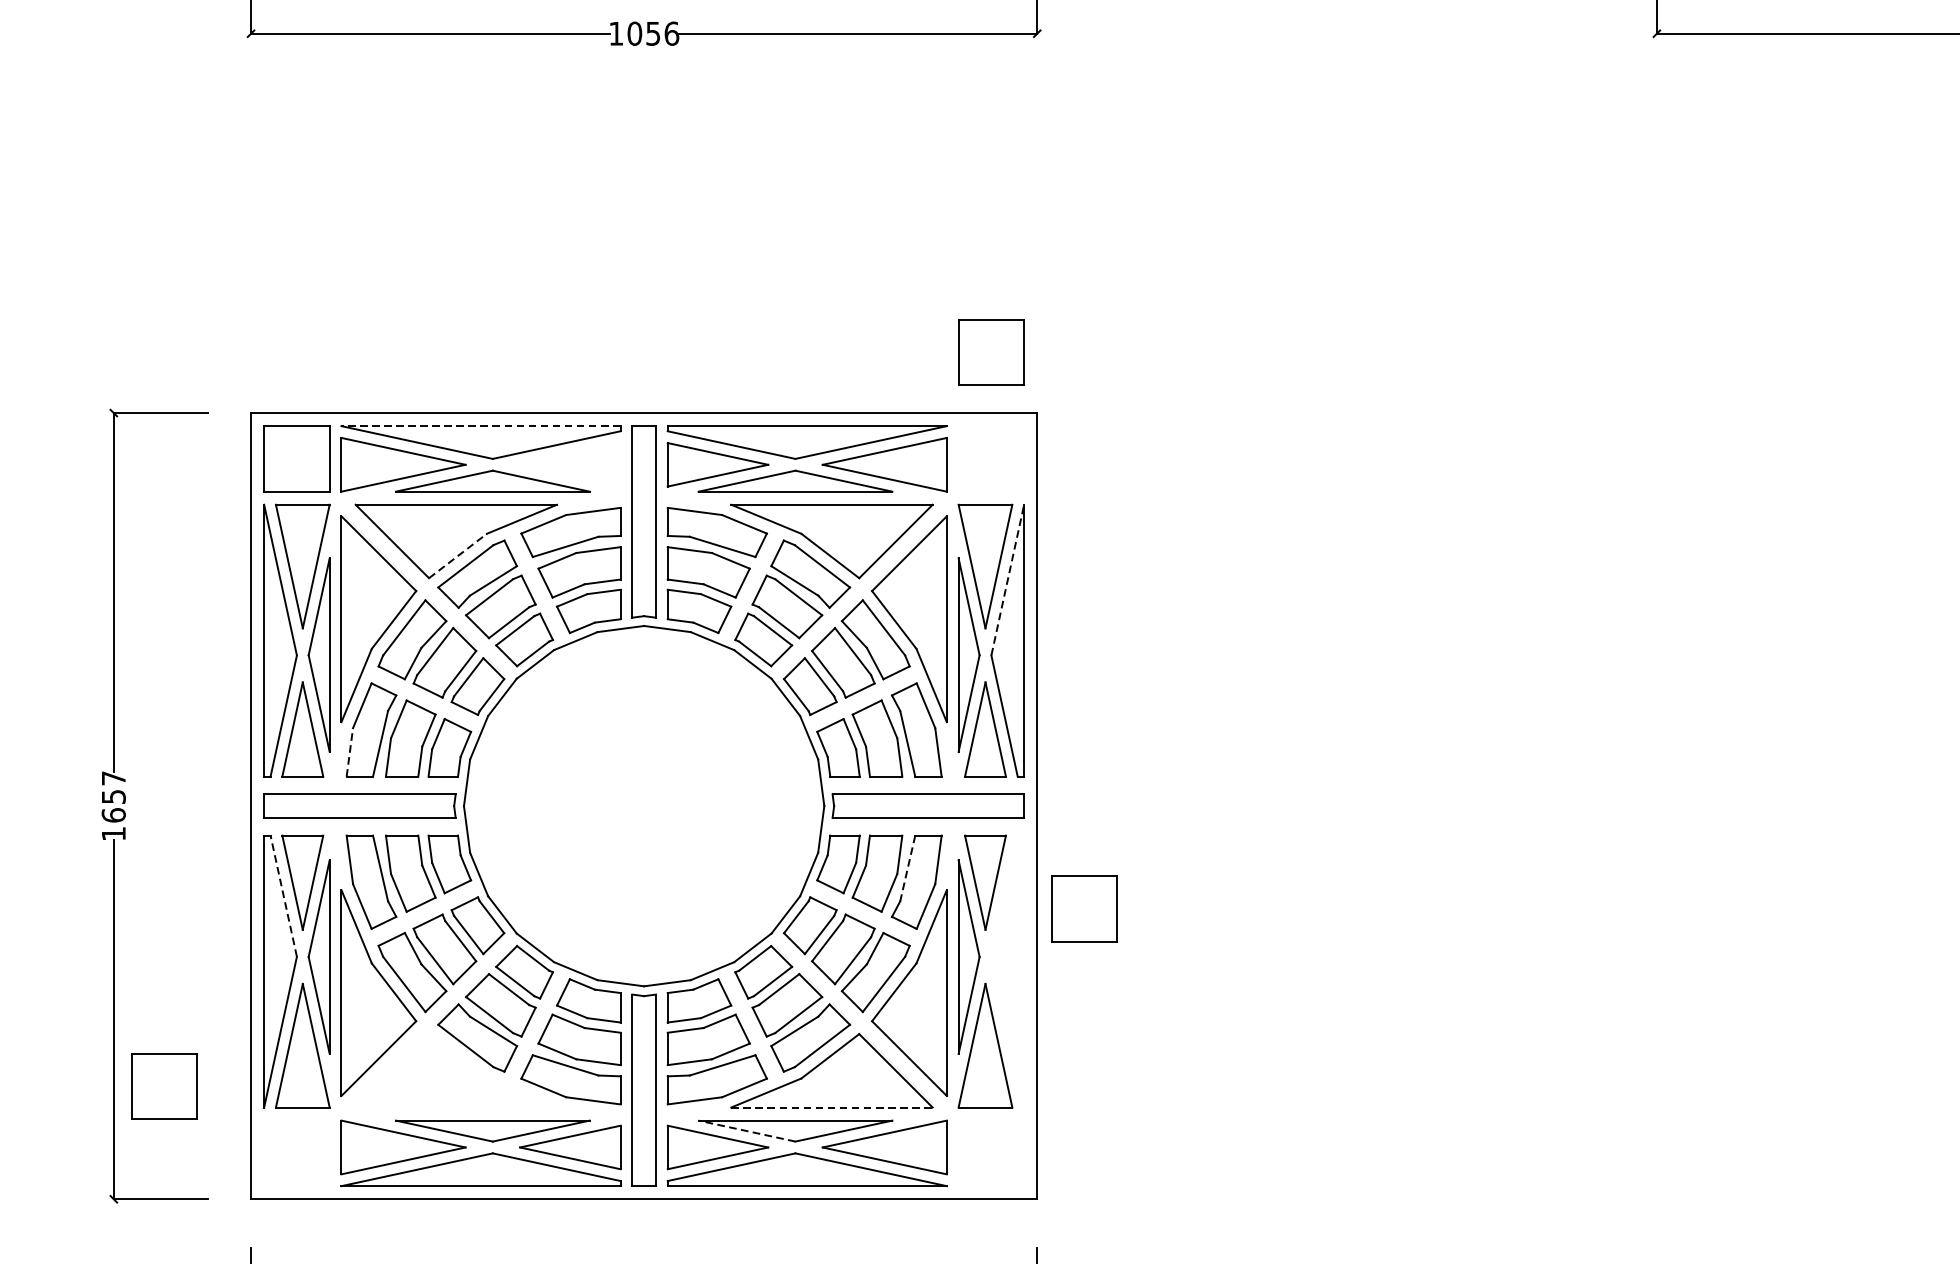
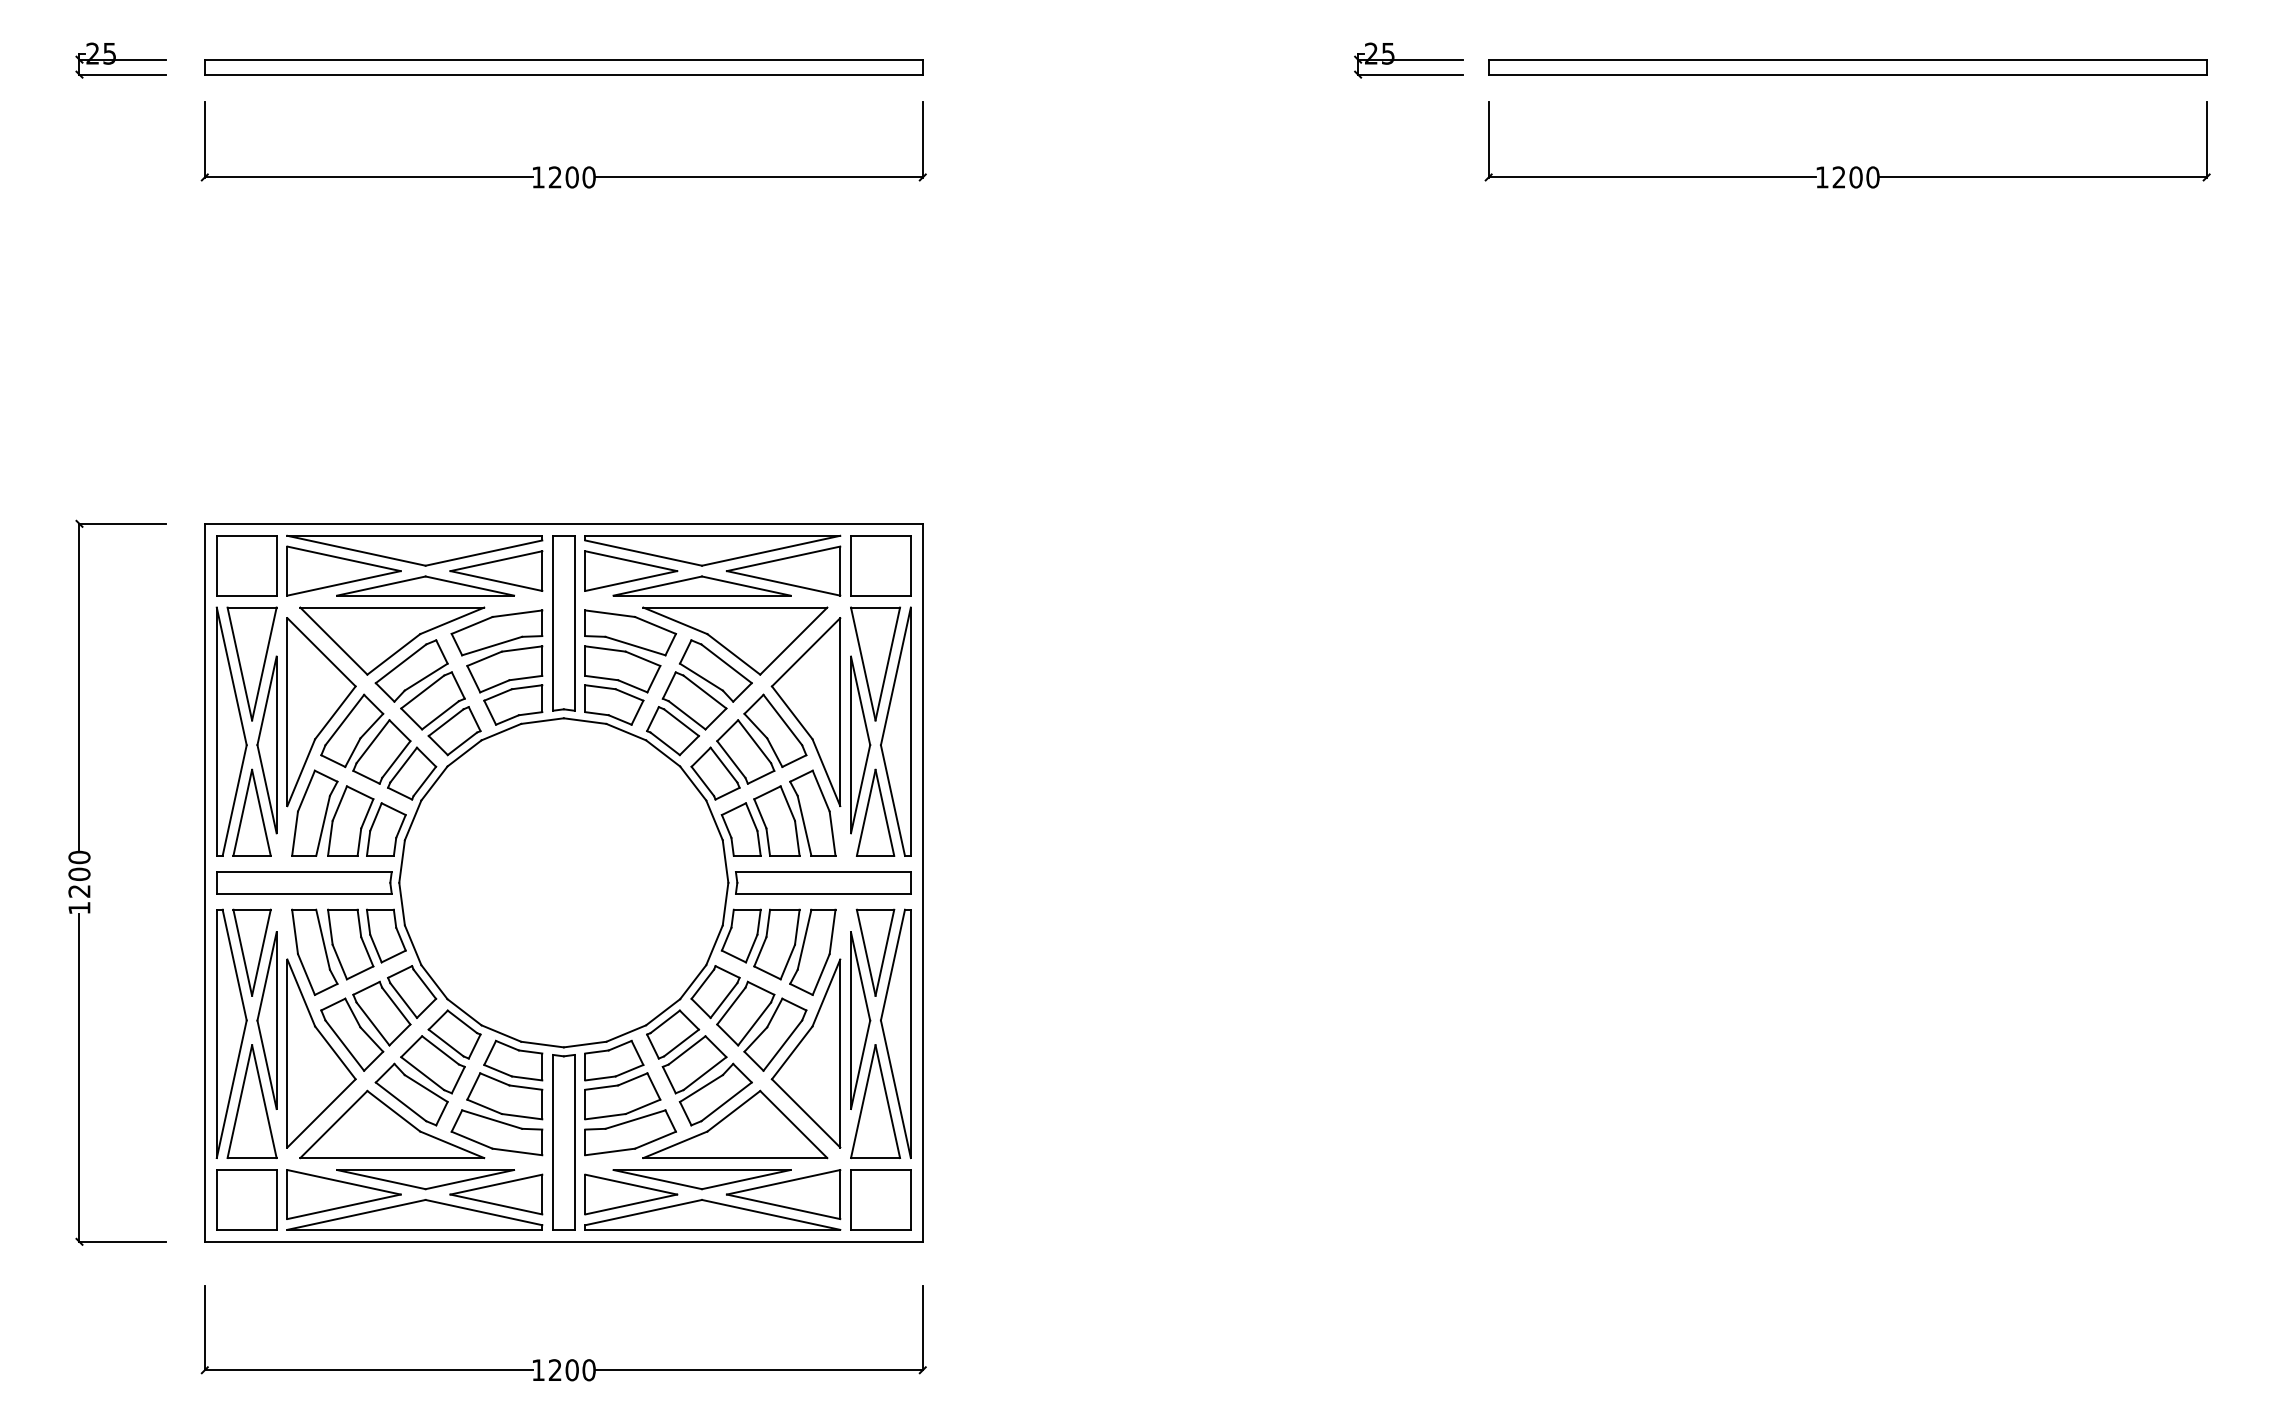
text: (652, 33) -> (571, 177), 1056 -> 1200
part: (990, 352) -> (880, 565), moved
line: (480, 425) -> (414, 535), dashed -> solid
part: (570, 464) -> (496, 570), added
line: (458, 556) -> (394, 654), dashed -> solid
line: (1008, 579) -> (896, 675), dashed -> solid
line: (350, 752) -> (295, 833), dashed -> solid
text: (113, 795) -> (79, 873), 1657 -> 1200
line: (907, 868) -> (804, 939), dashed -> solid
line: (283, 896) -> (234, 965), dashed -> solid
part: (1083, 908) -> (880, 1199), moved
part: (1007, 971) -> (895, 1033), added
part: (456, 1070) -> (392, 1124), added
part: (164, 1086) -> (246, 1199), moved
line: (832, 1107) -> (735, 1158), dashed -> solid
line: (746, 1130) -> (657, 1179), dashed -> solid

